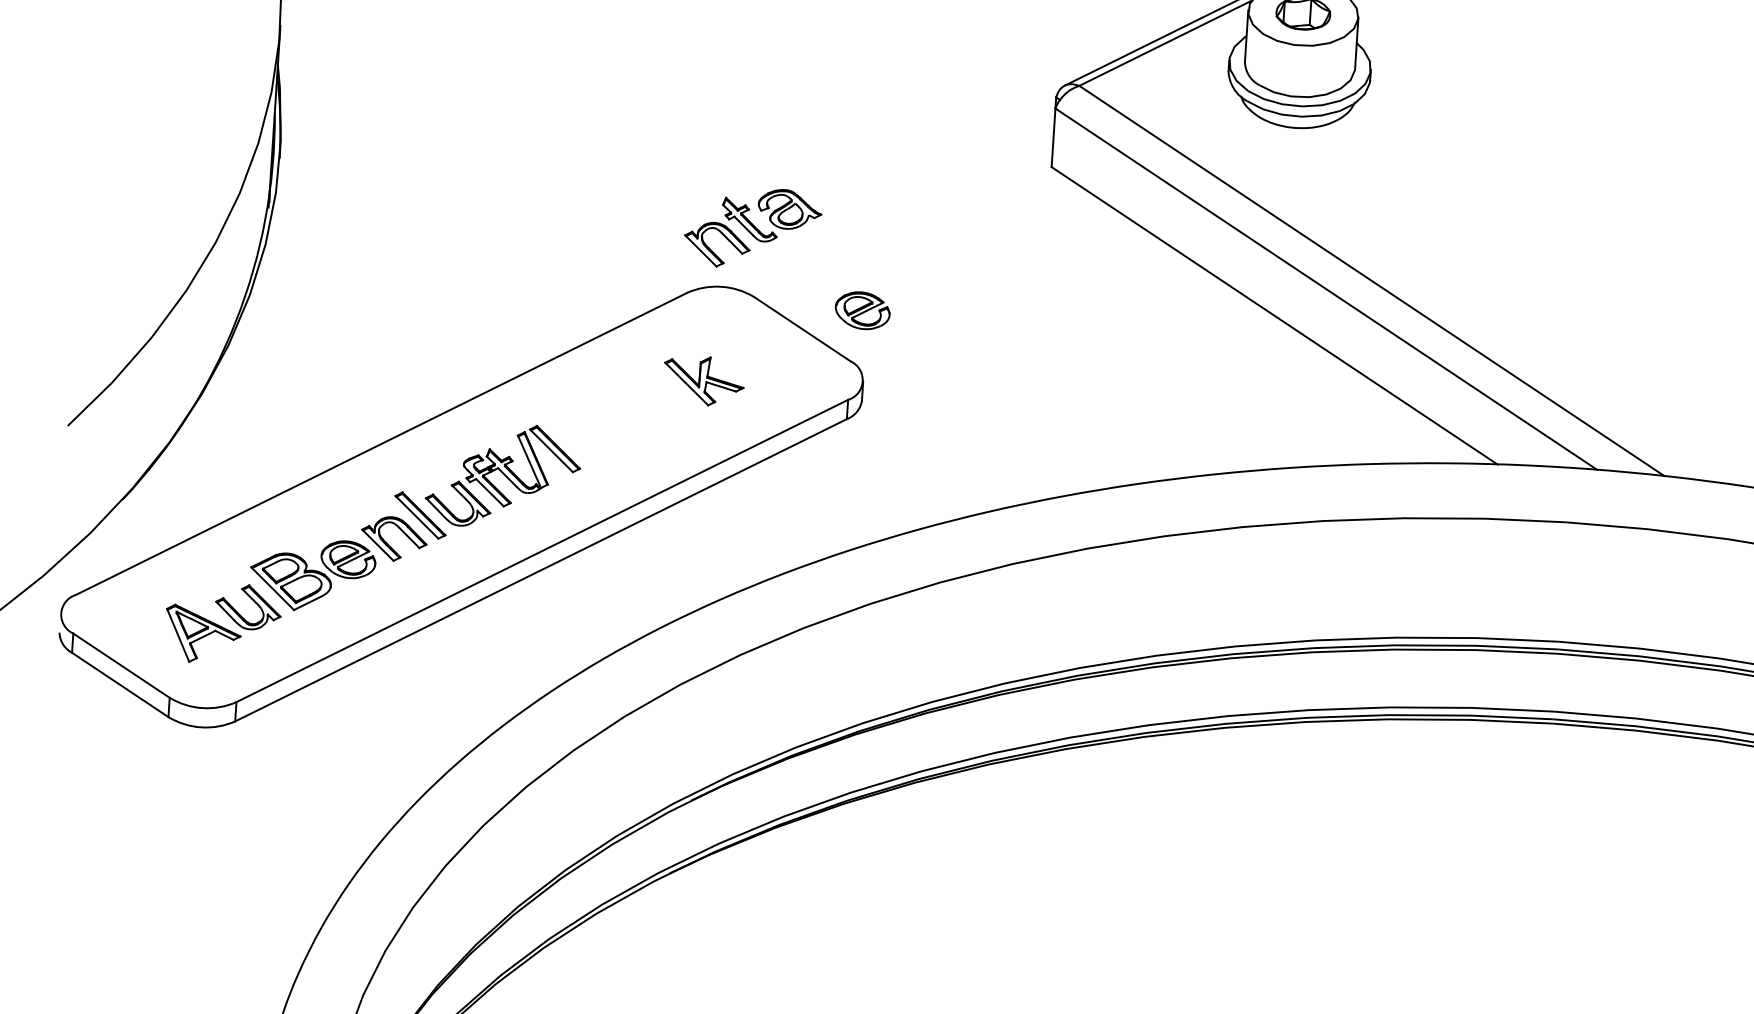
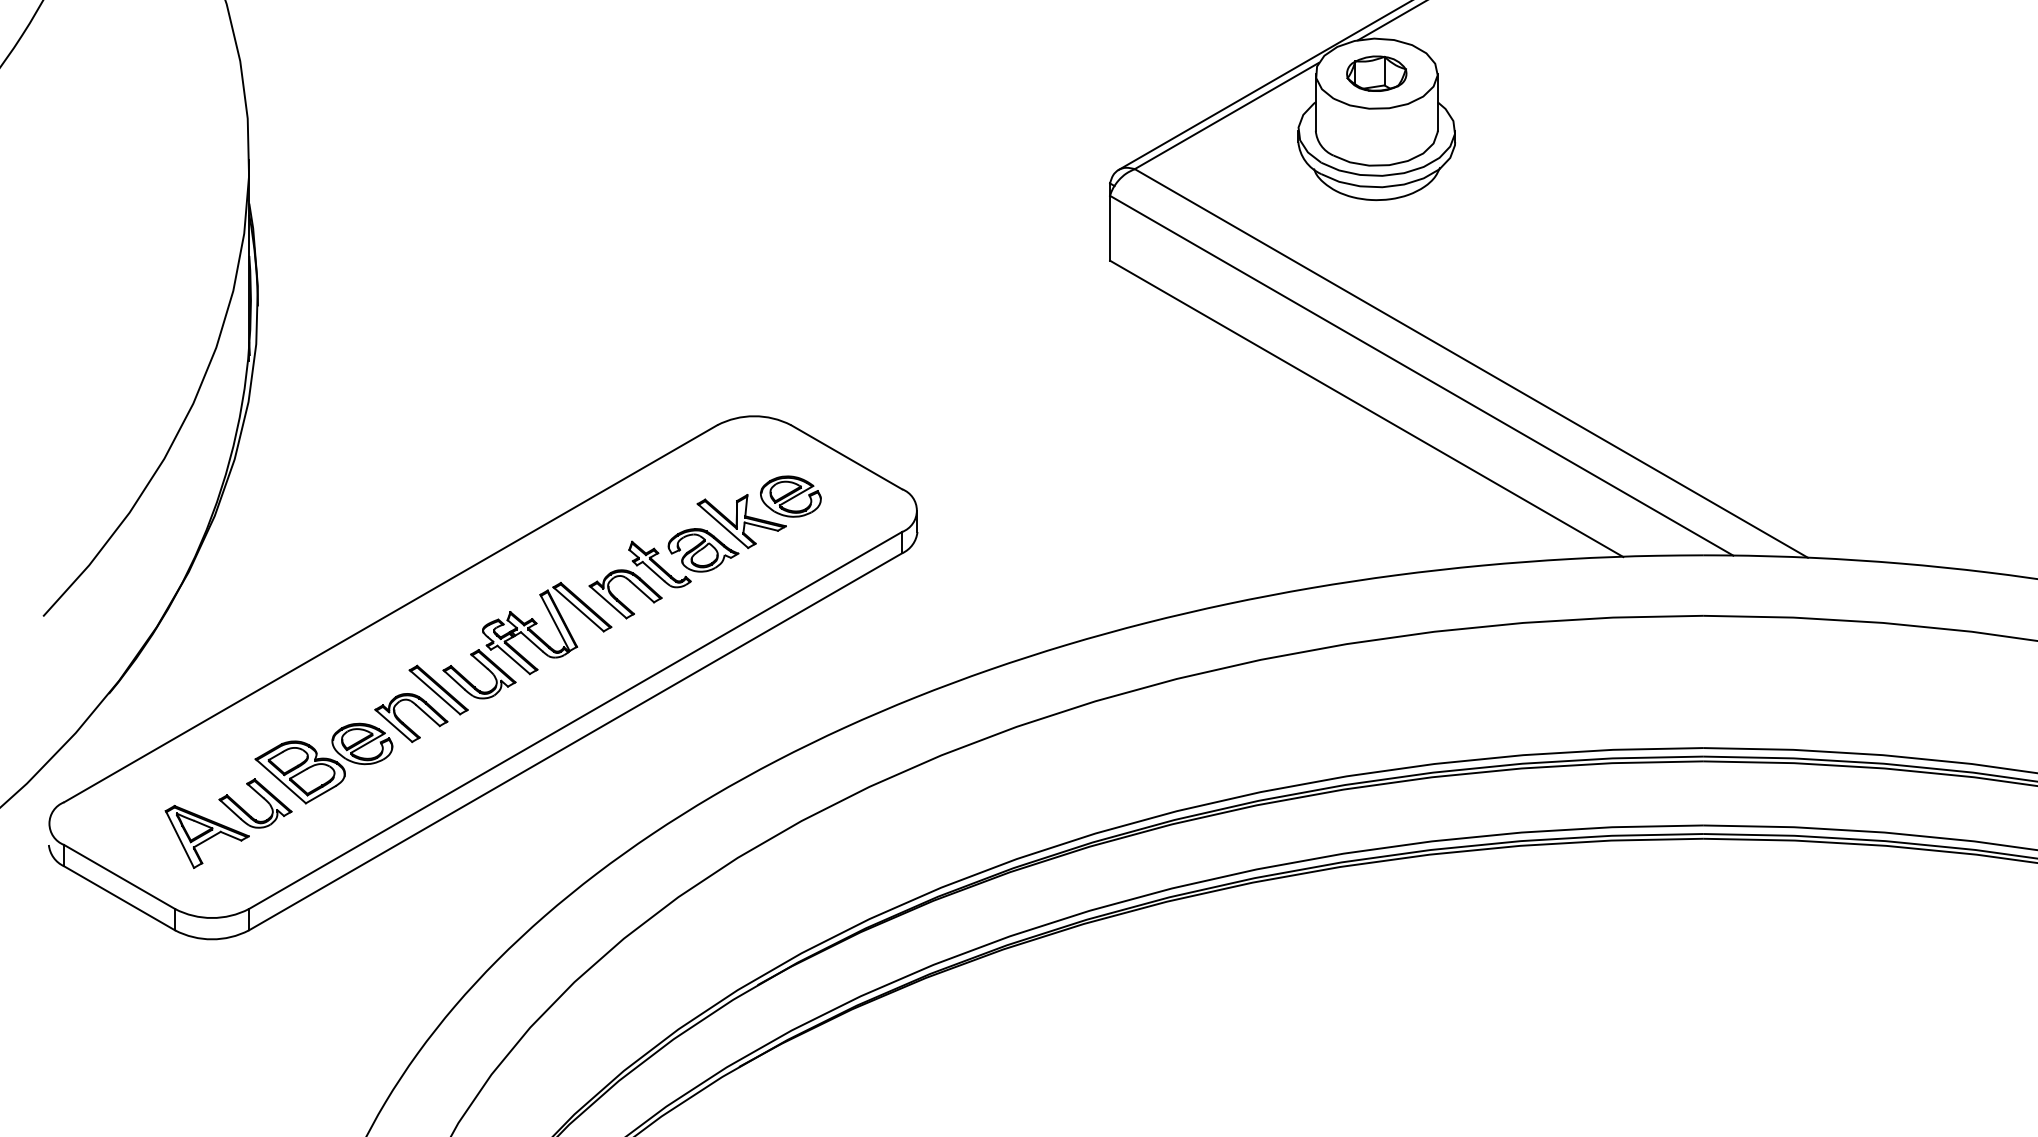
part: (752, 228) -> (663, 573), moved
part: (862, 310) -> (790, 496), moved

